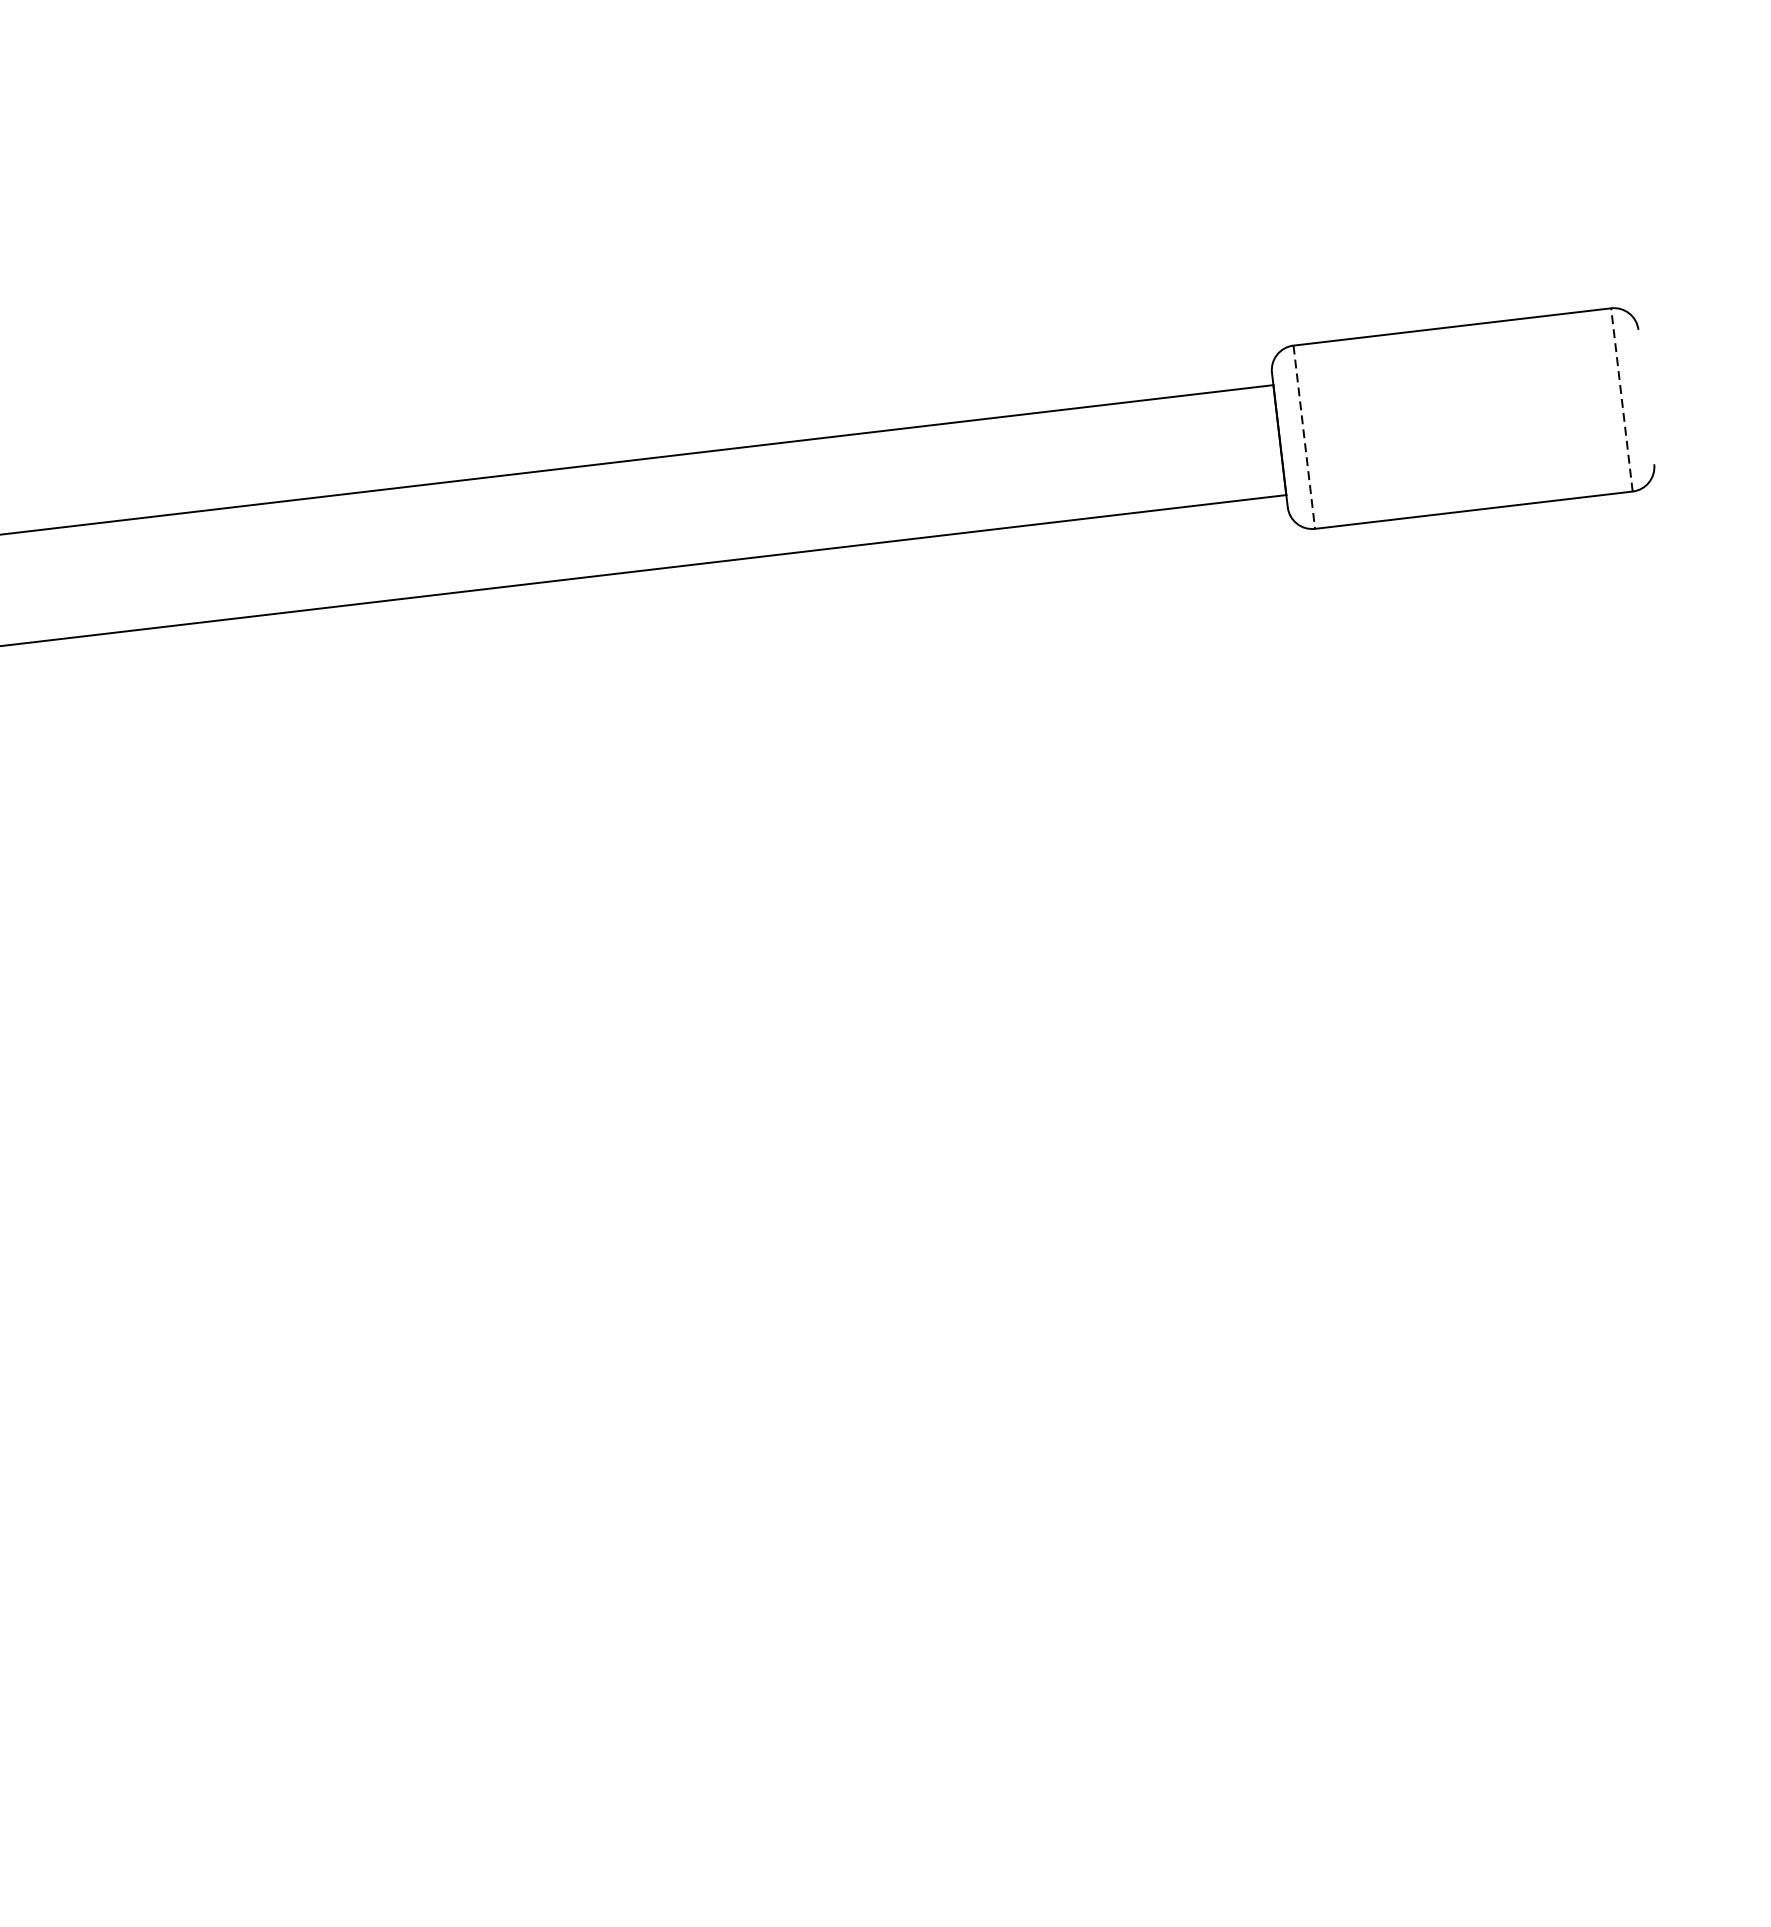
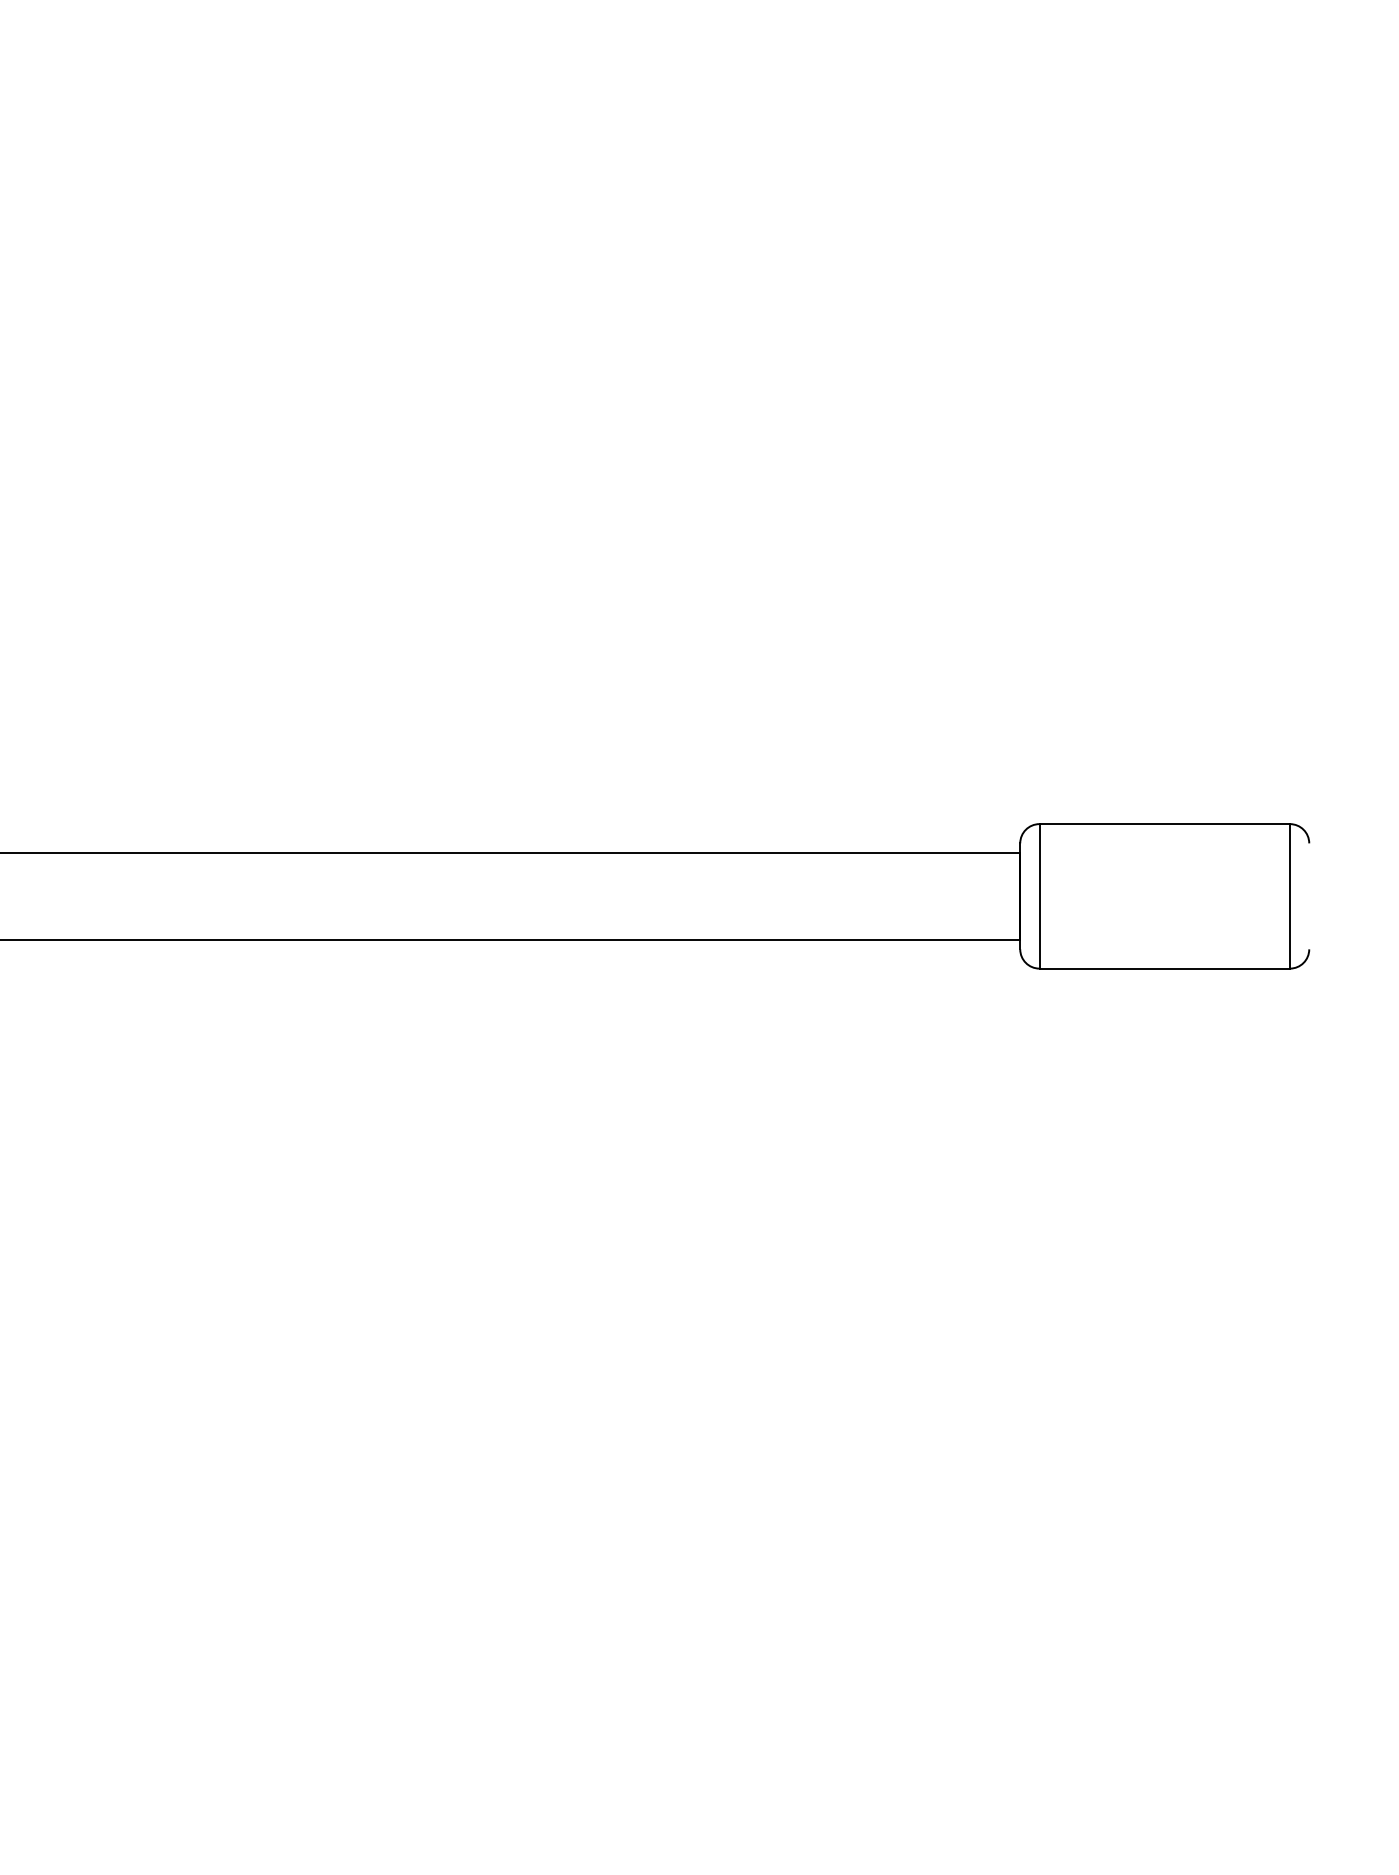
line: (1621, 398) -> (1289, 895), dashed -> solid
line: (1304, 437) -> (1039, 896), dashed -> solid

